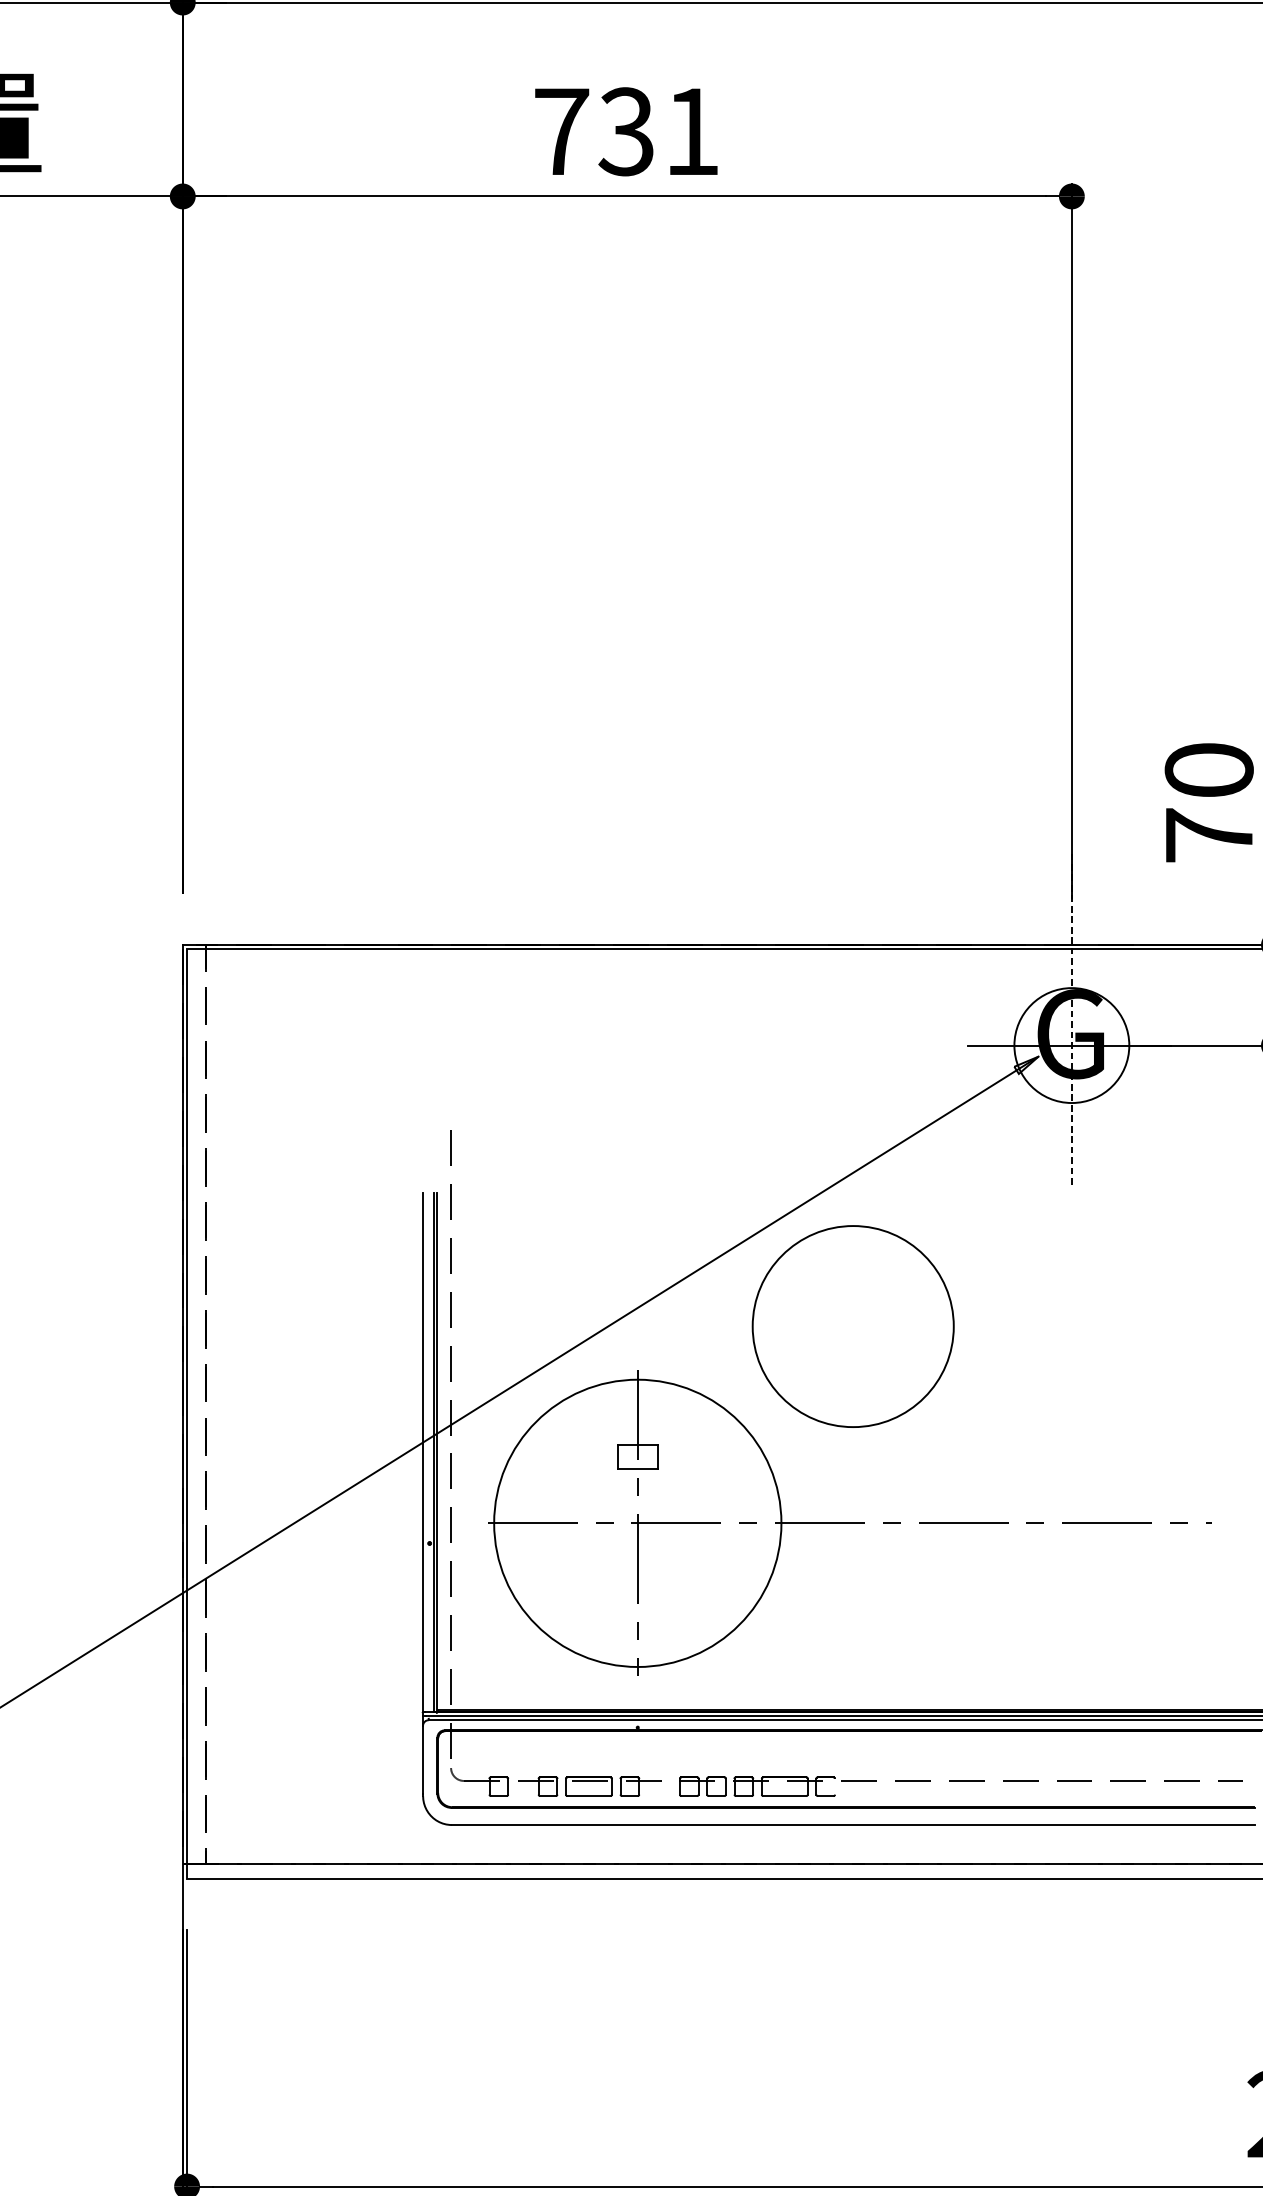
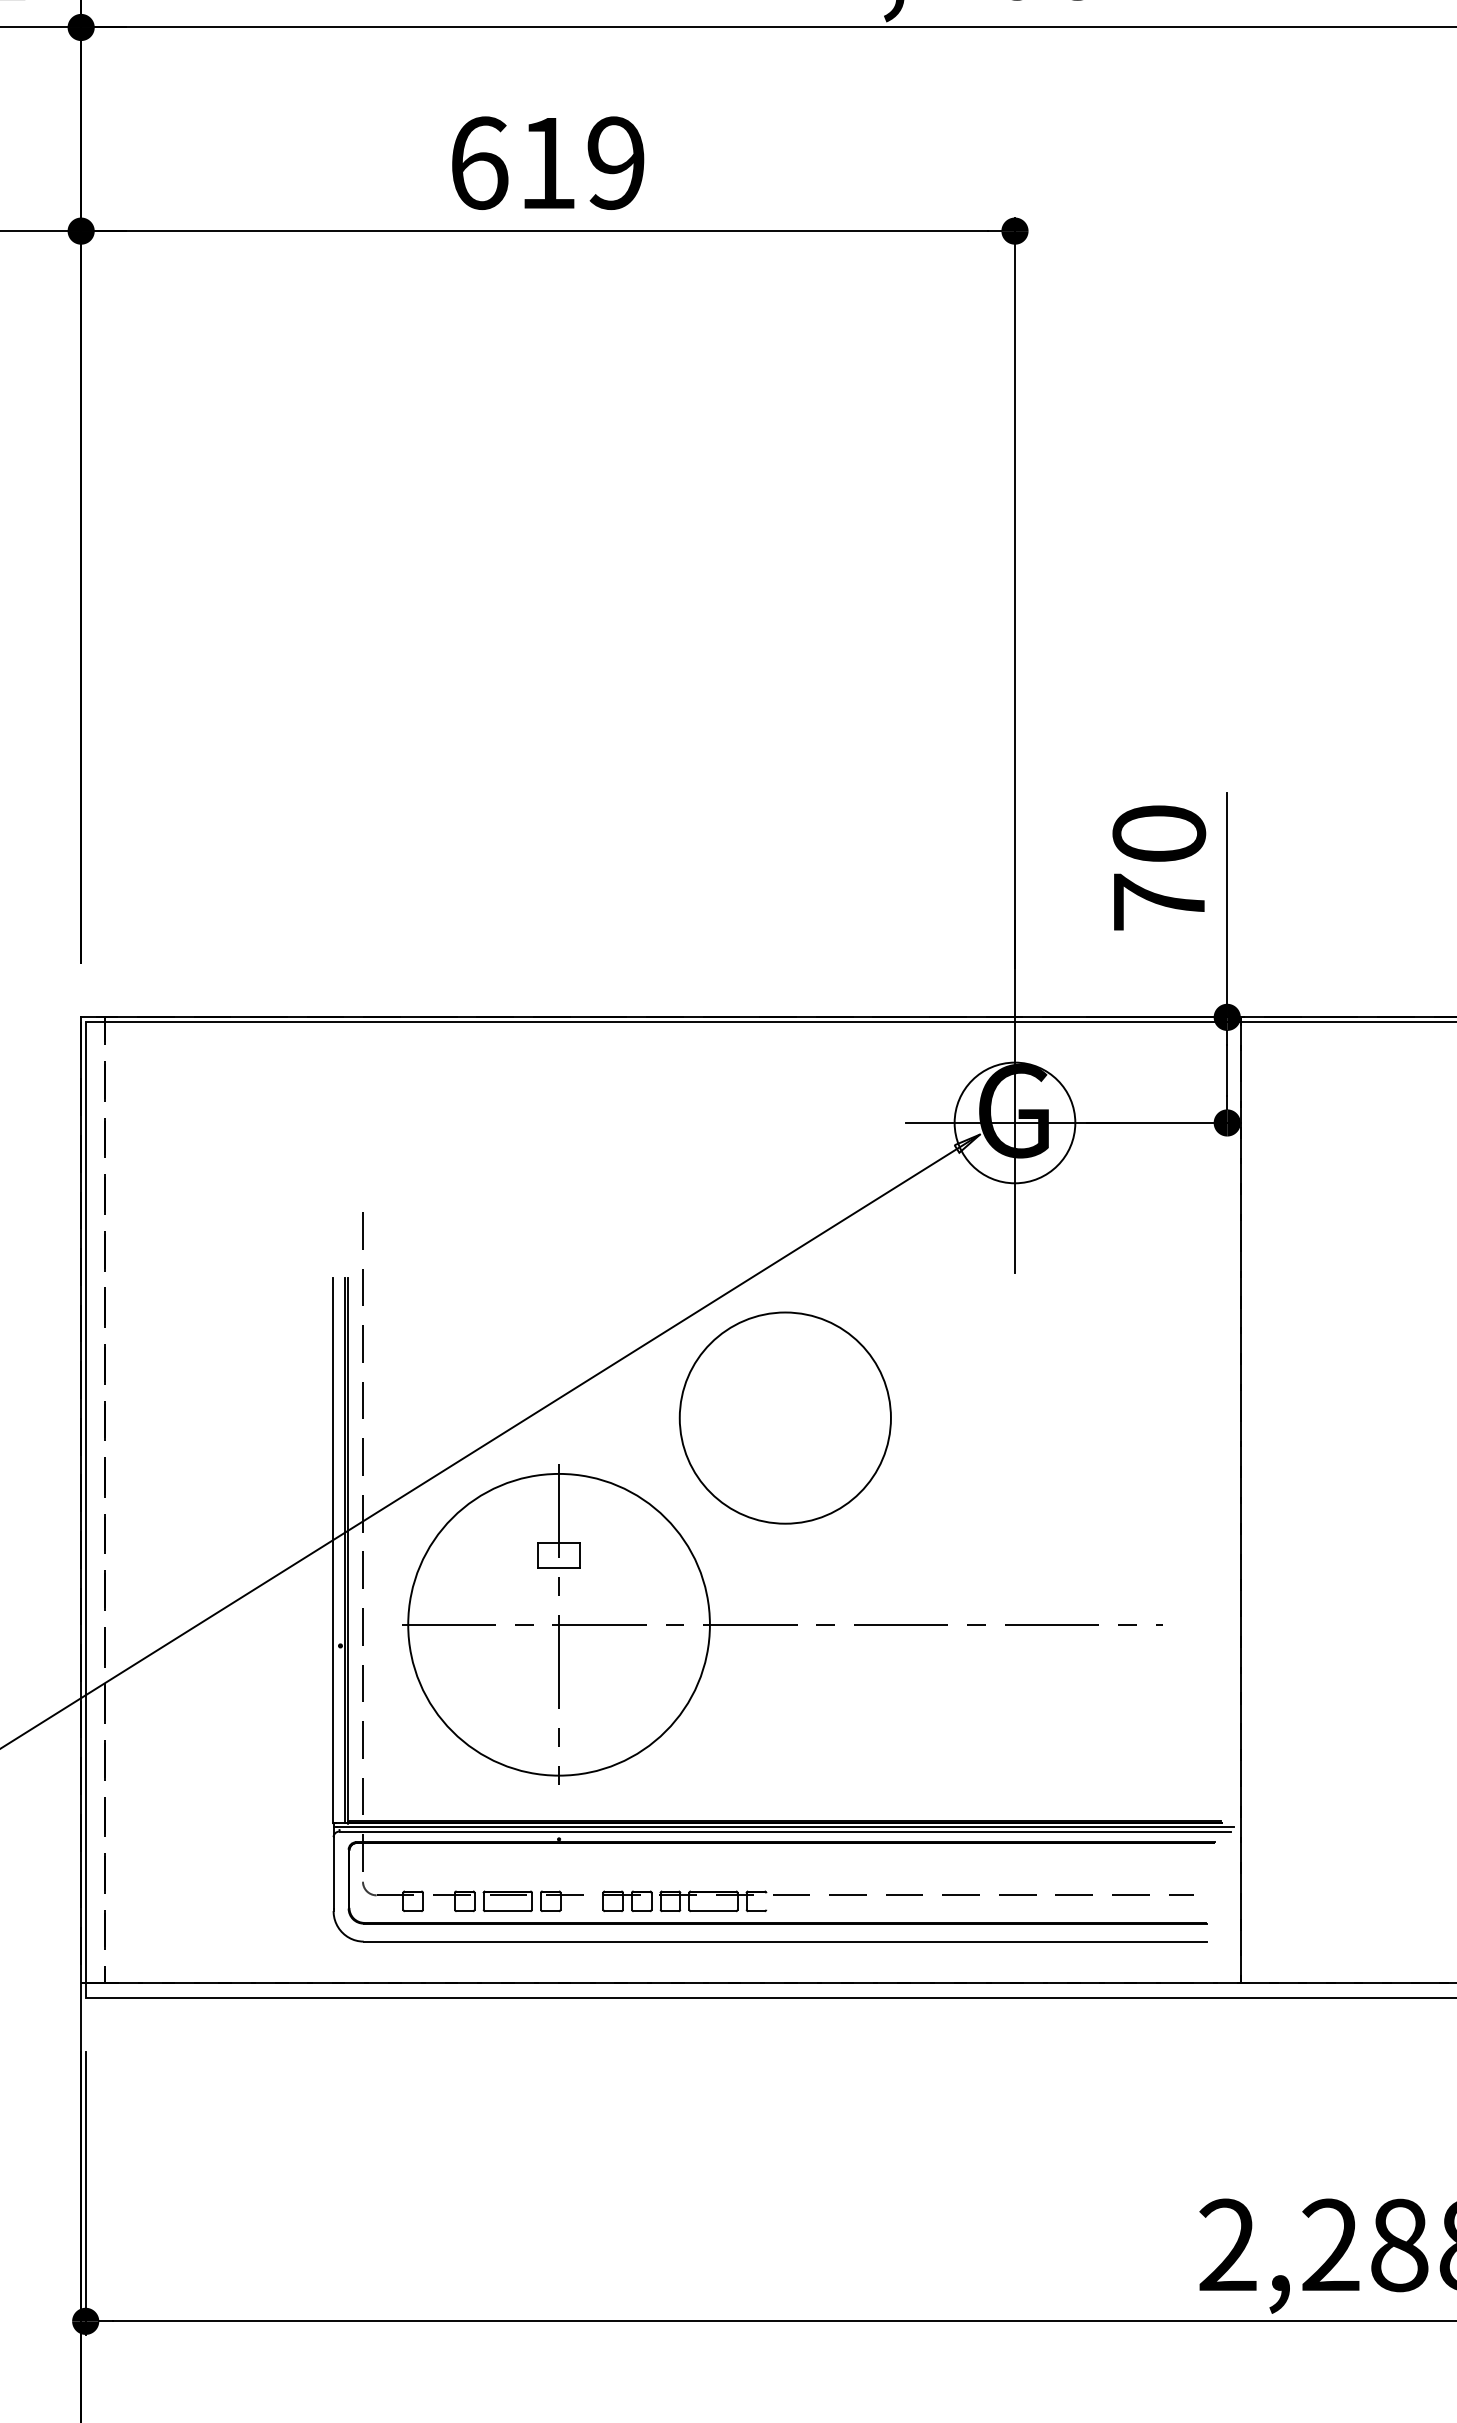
text: (626, 132) -> (547, 163), 731 -> 619
line: (1071, 1021) -> (1014, 1097), dashed -> solid

